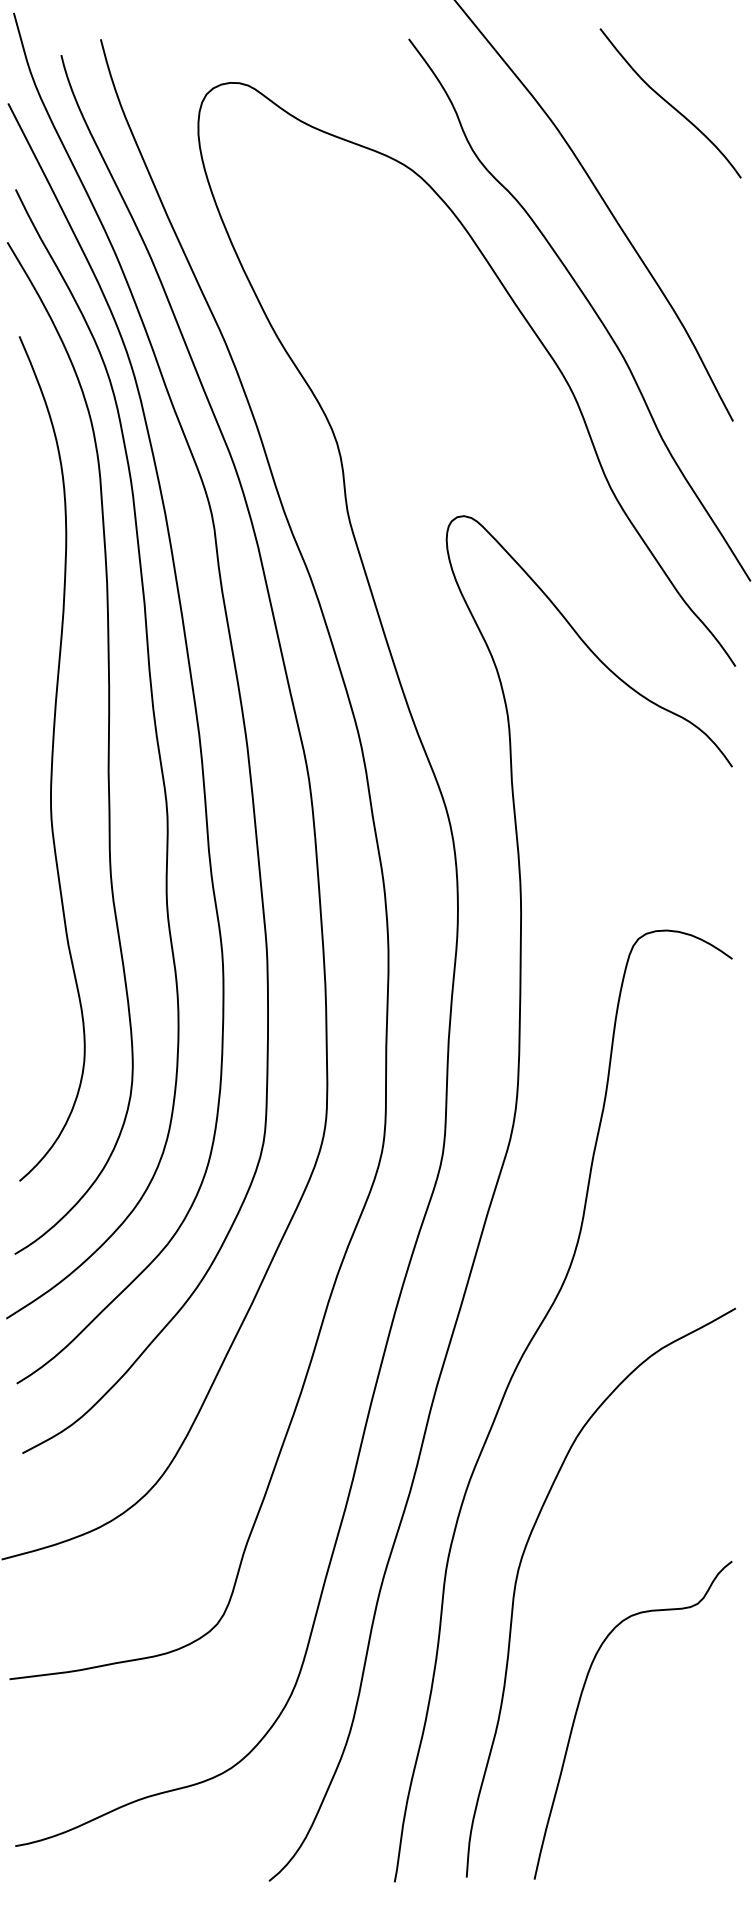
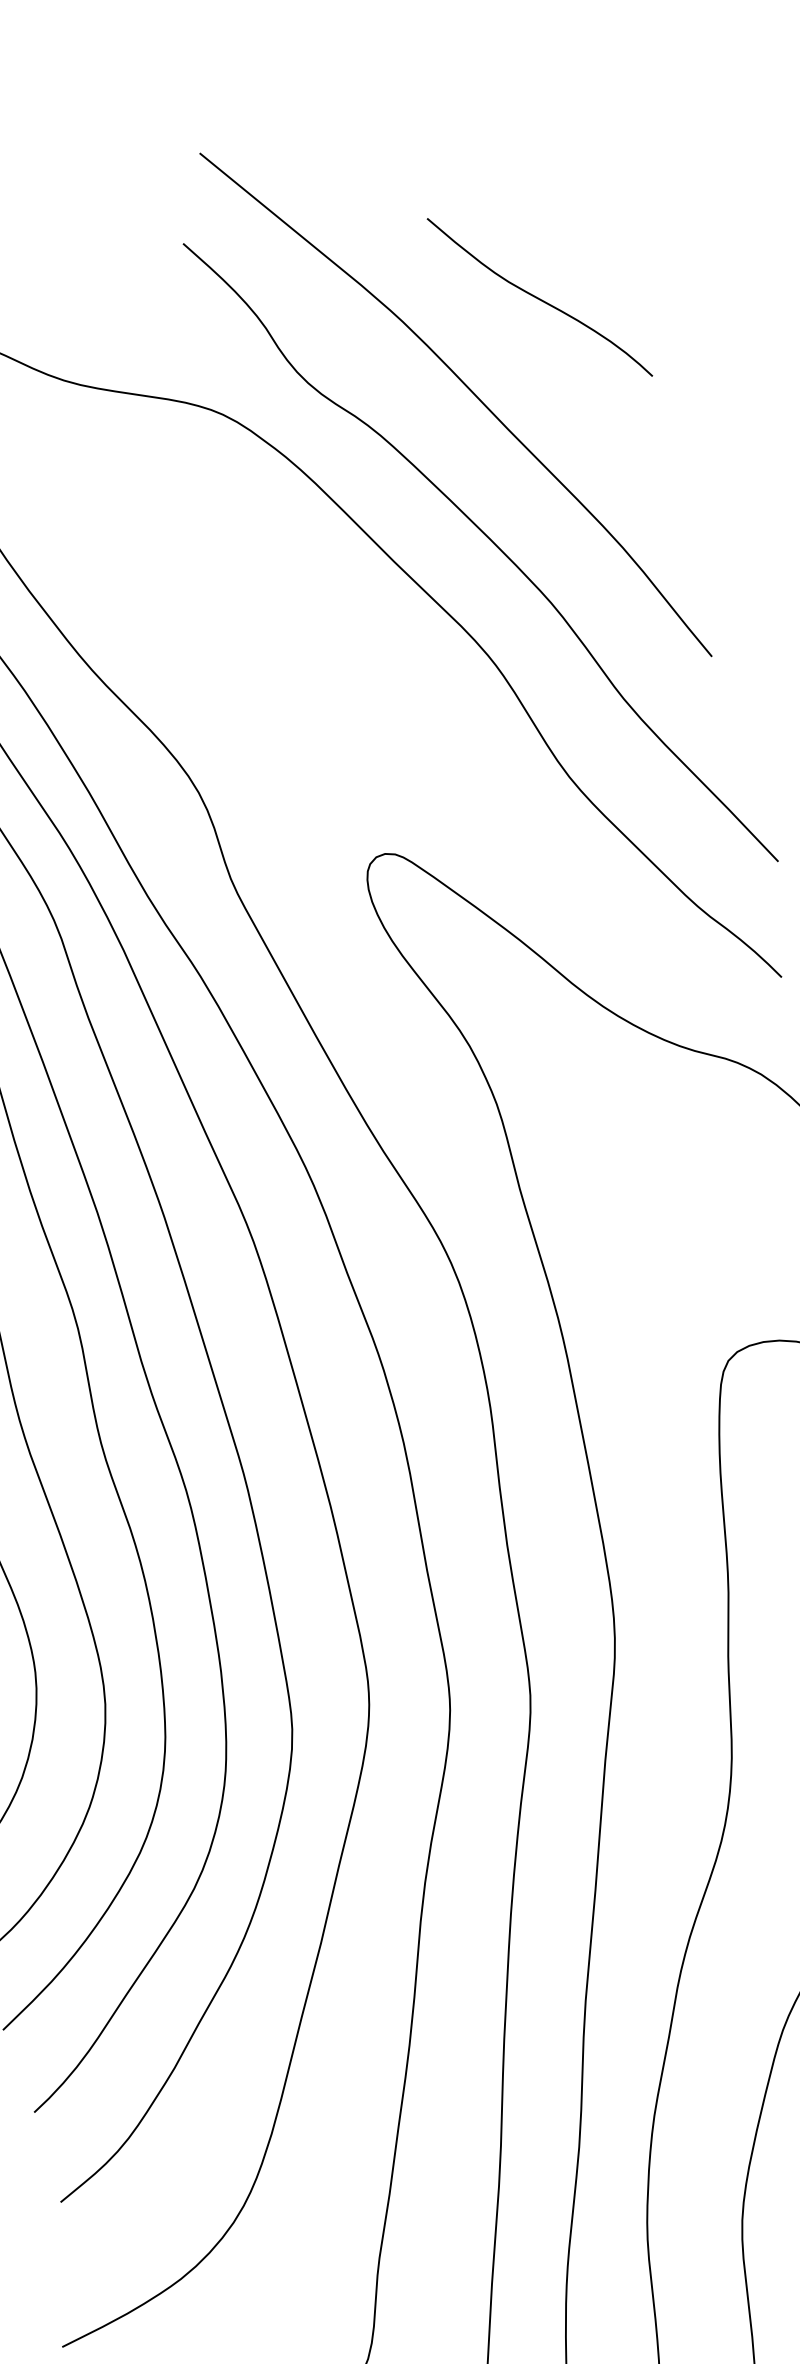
curve: (670, 103) -> (539, 297), moved

